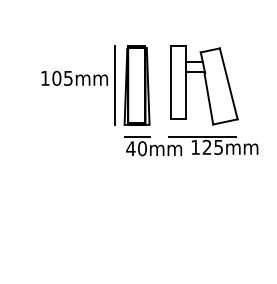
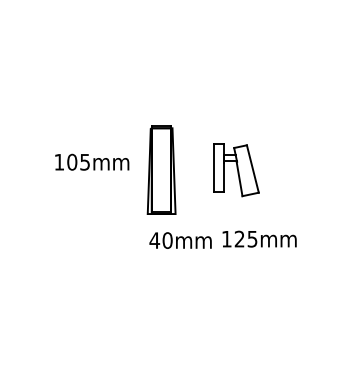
part: (204, 84) -> (236, 169), size x0.6
line: (114, 85) -> (136, 170), removed
line: (136, 136) -> (161, 227), removed
line: (201, 136) -> (233, 227), removed

